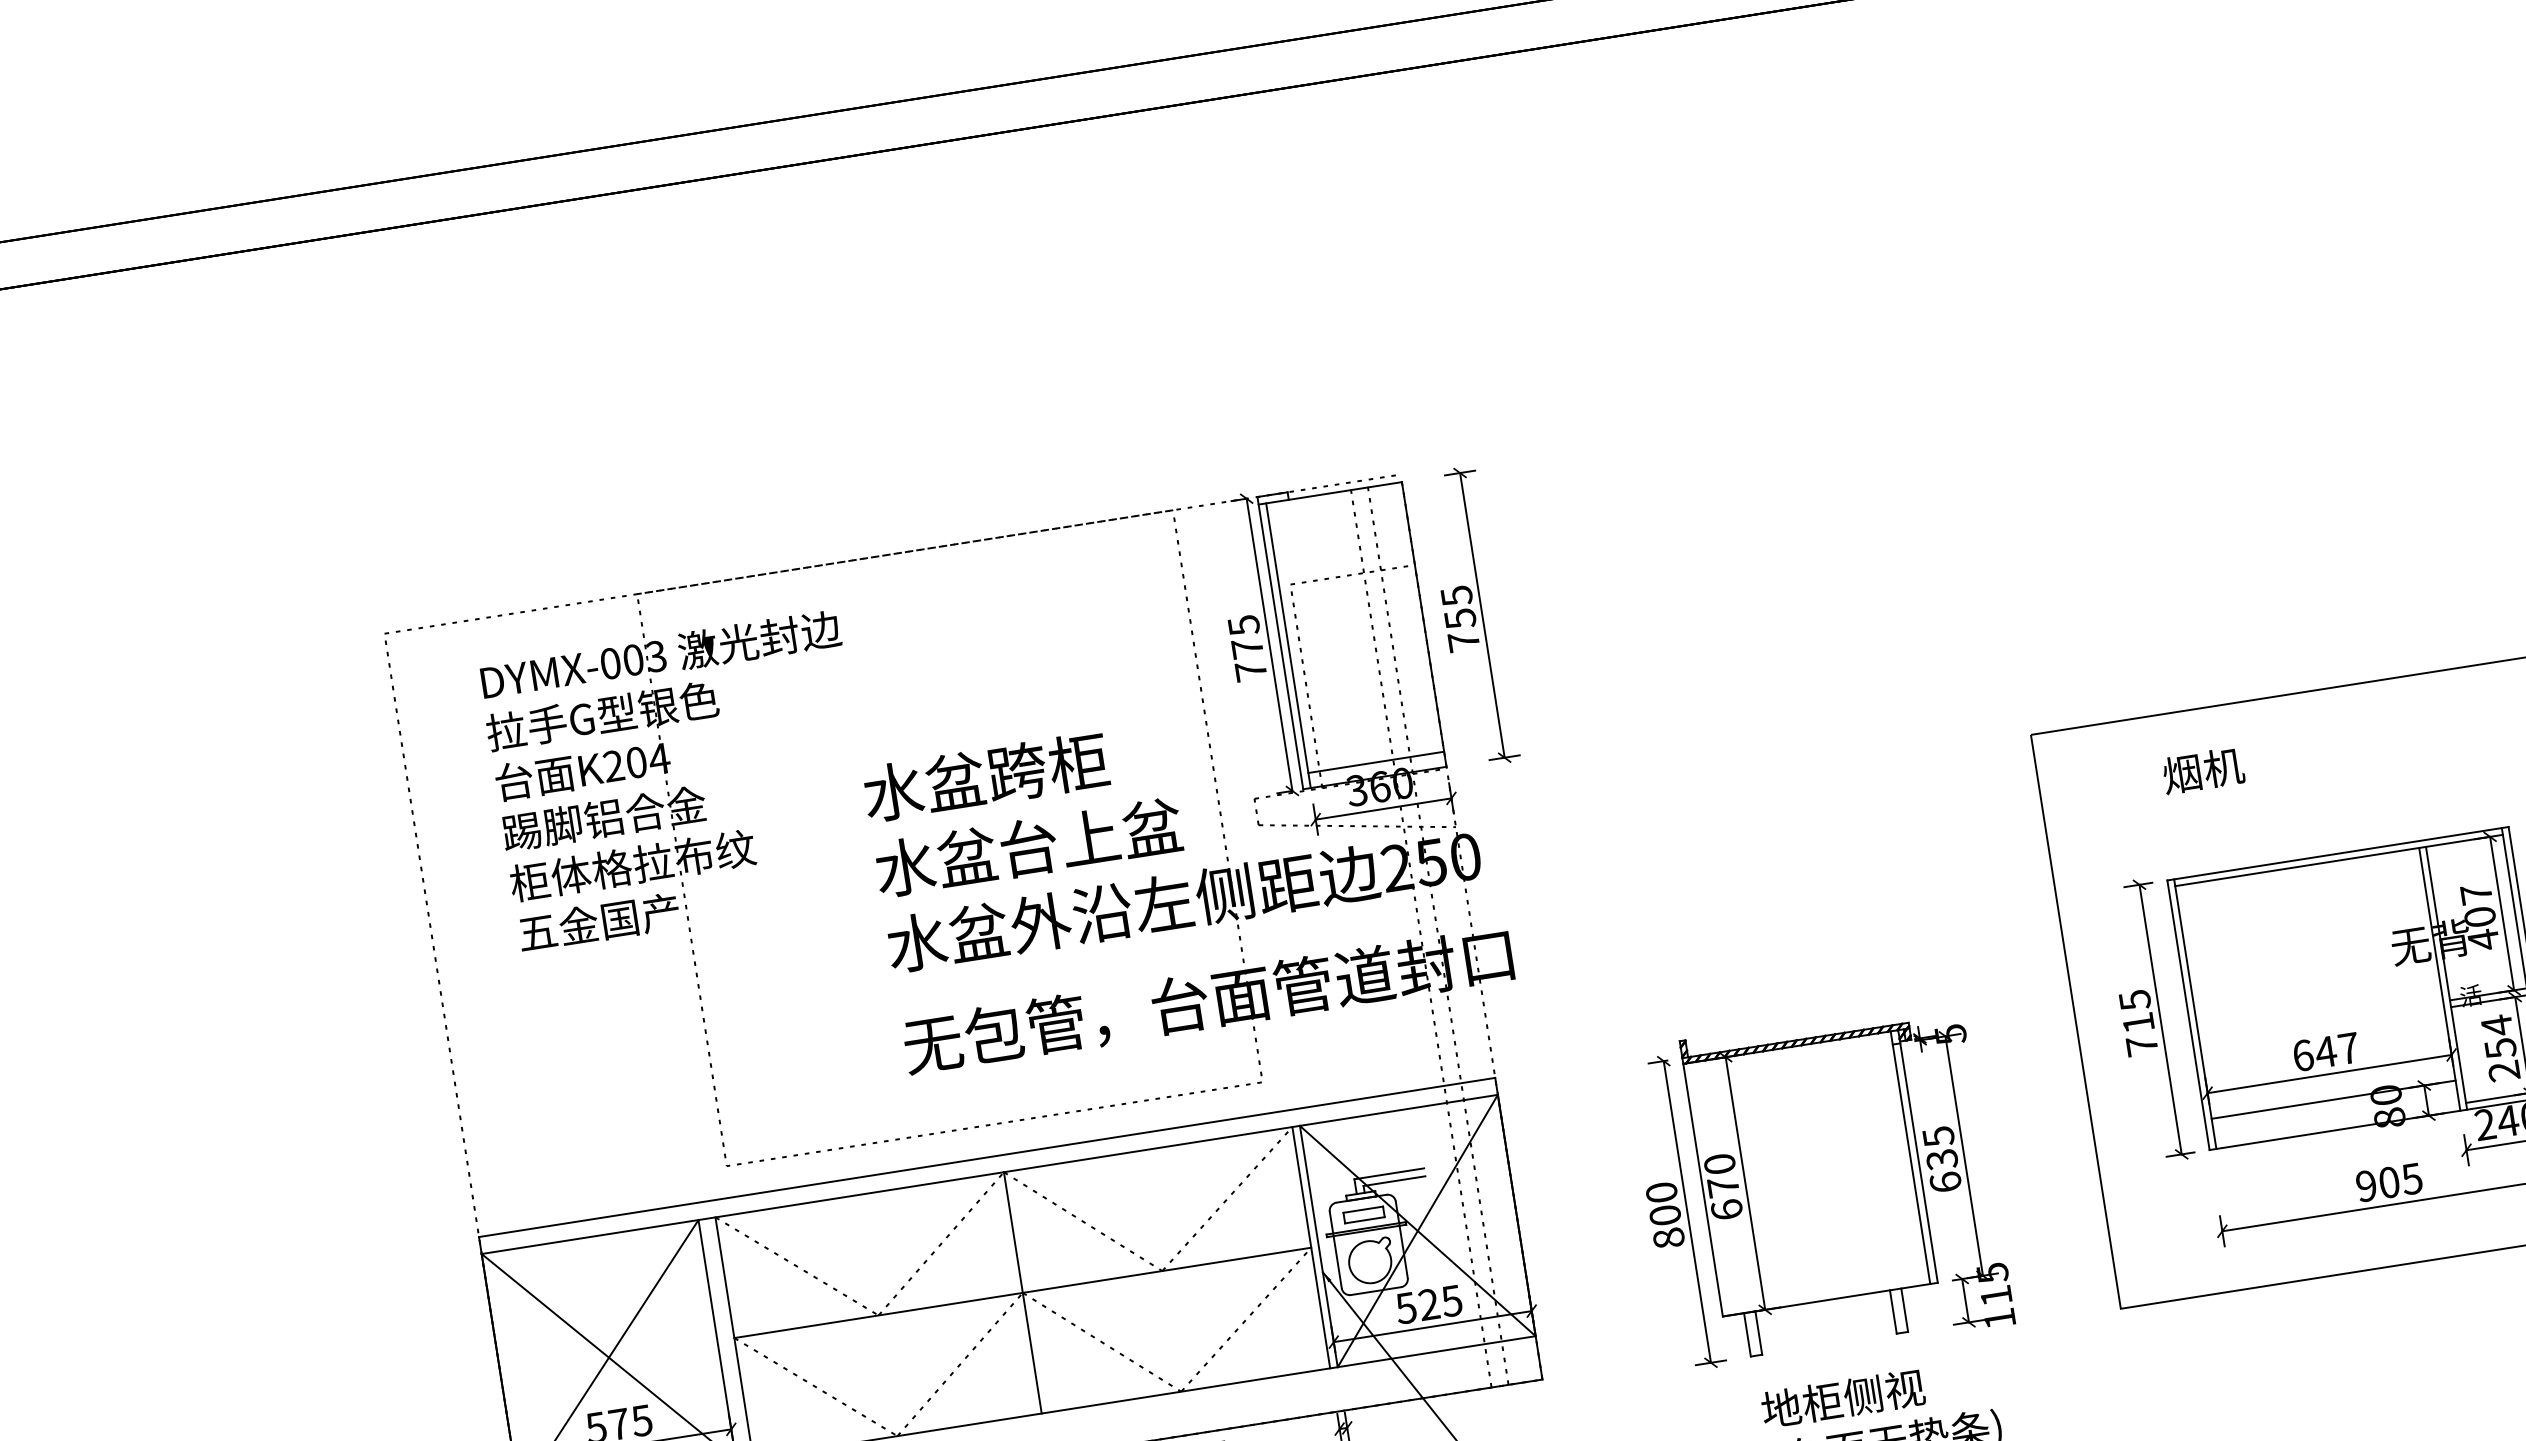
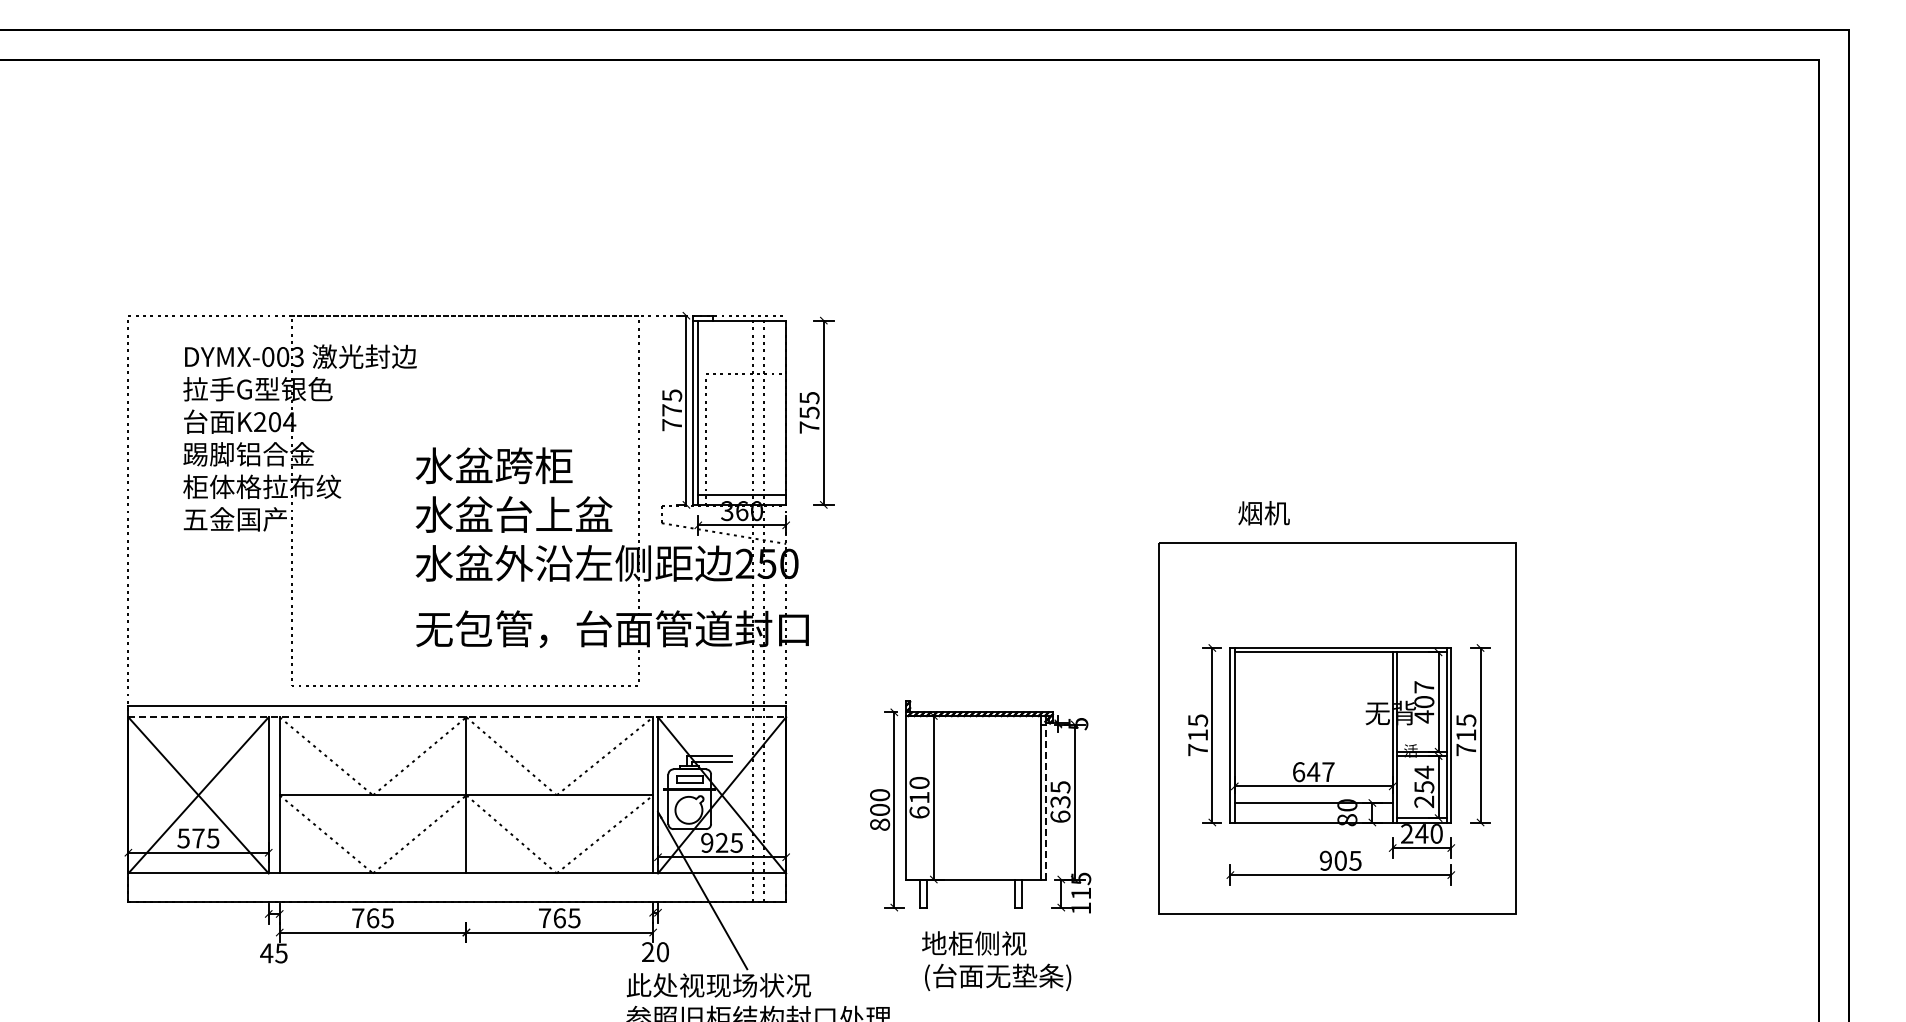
text: (2202, 771) -> (1263, 513), moved
line: (1918, 1162) -> (1045, 801), solid -> dashed
line: (990, 1174) -> (457, 717), solid -> dashed
text: (1723, 1186) -> (919, 797), 670 -> 610
text: (1405, 1307) -> (706, 842), 525 -> 925

